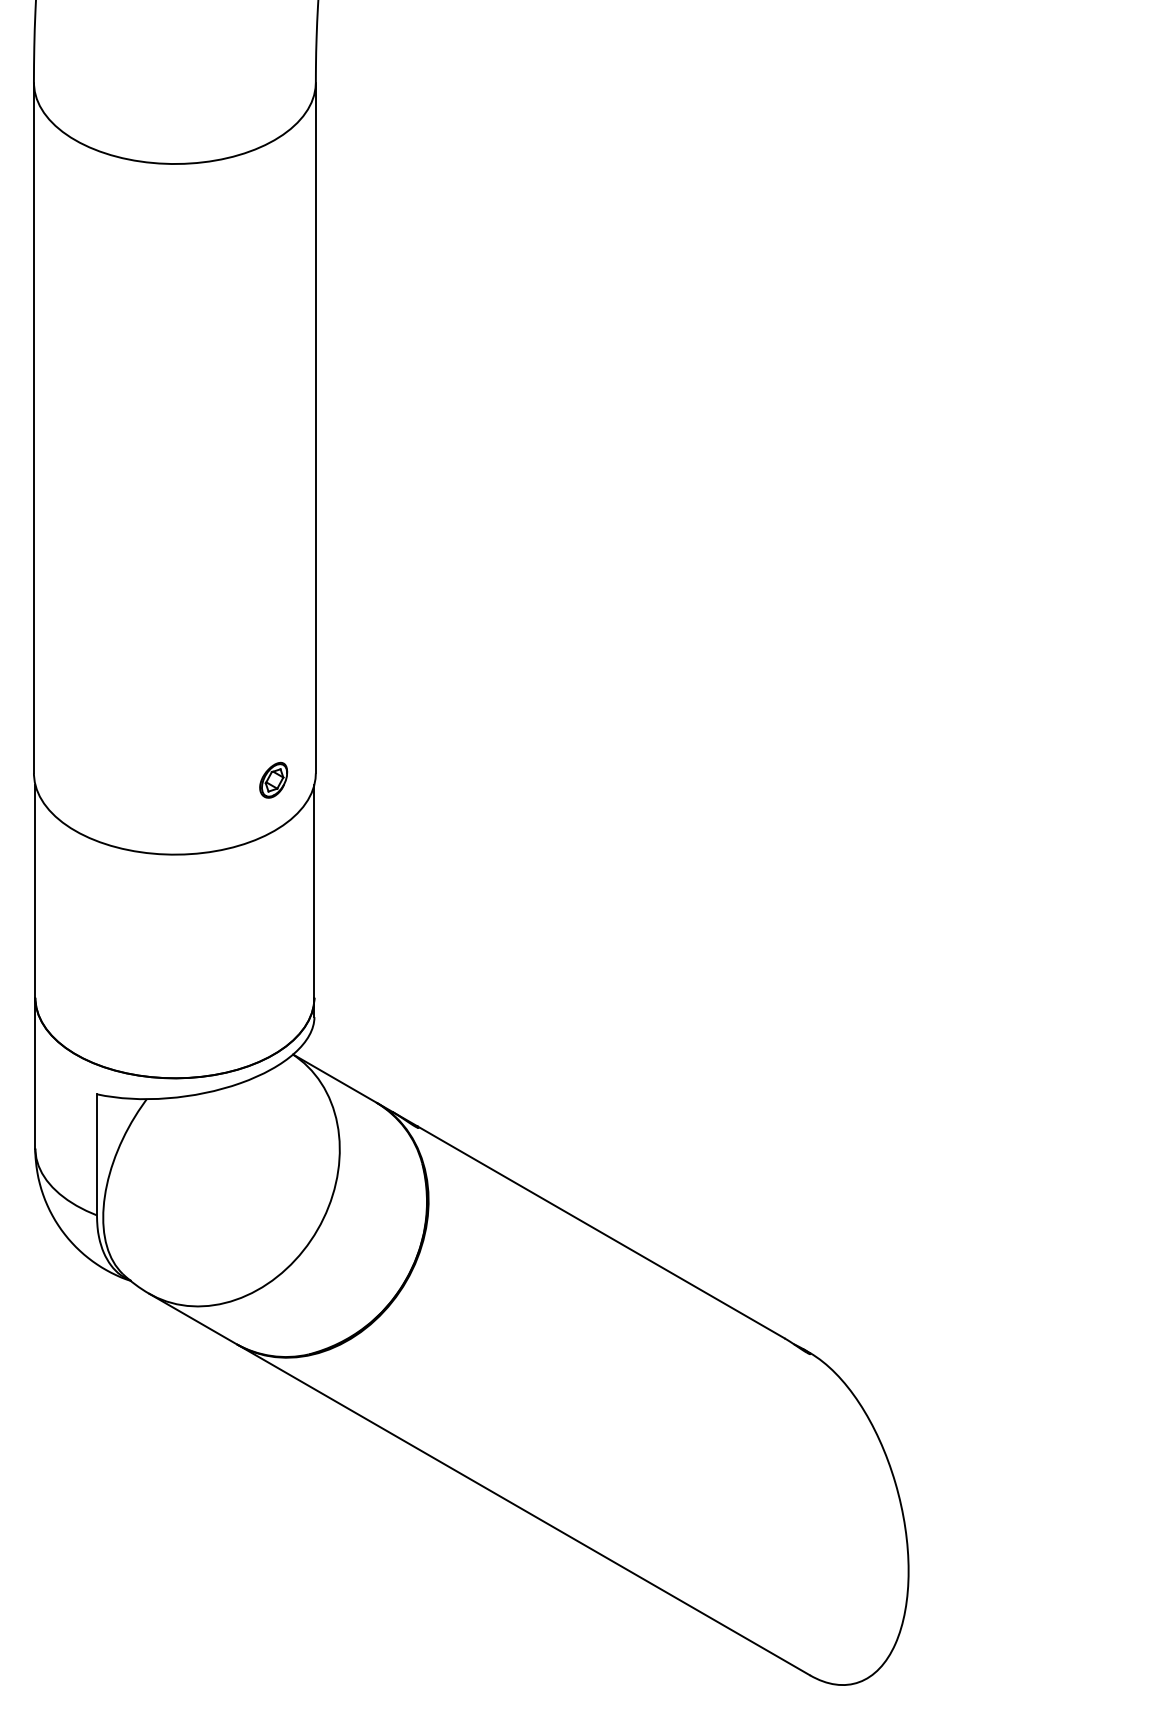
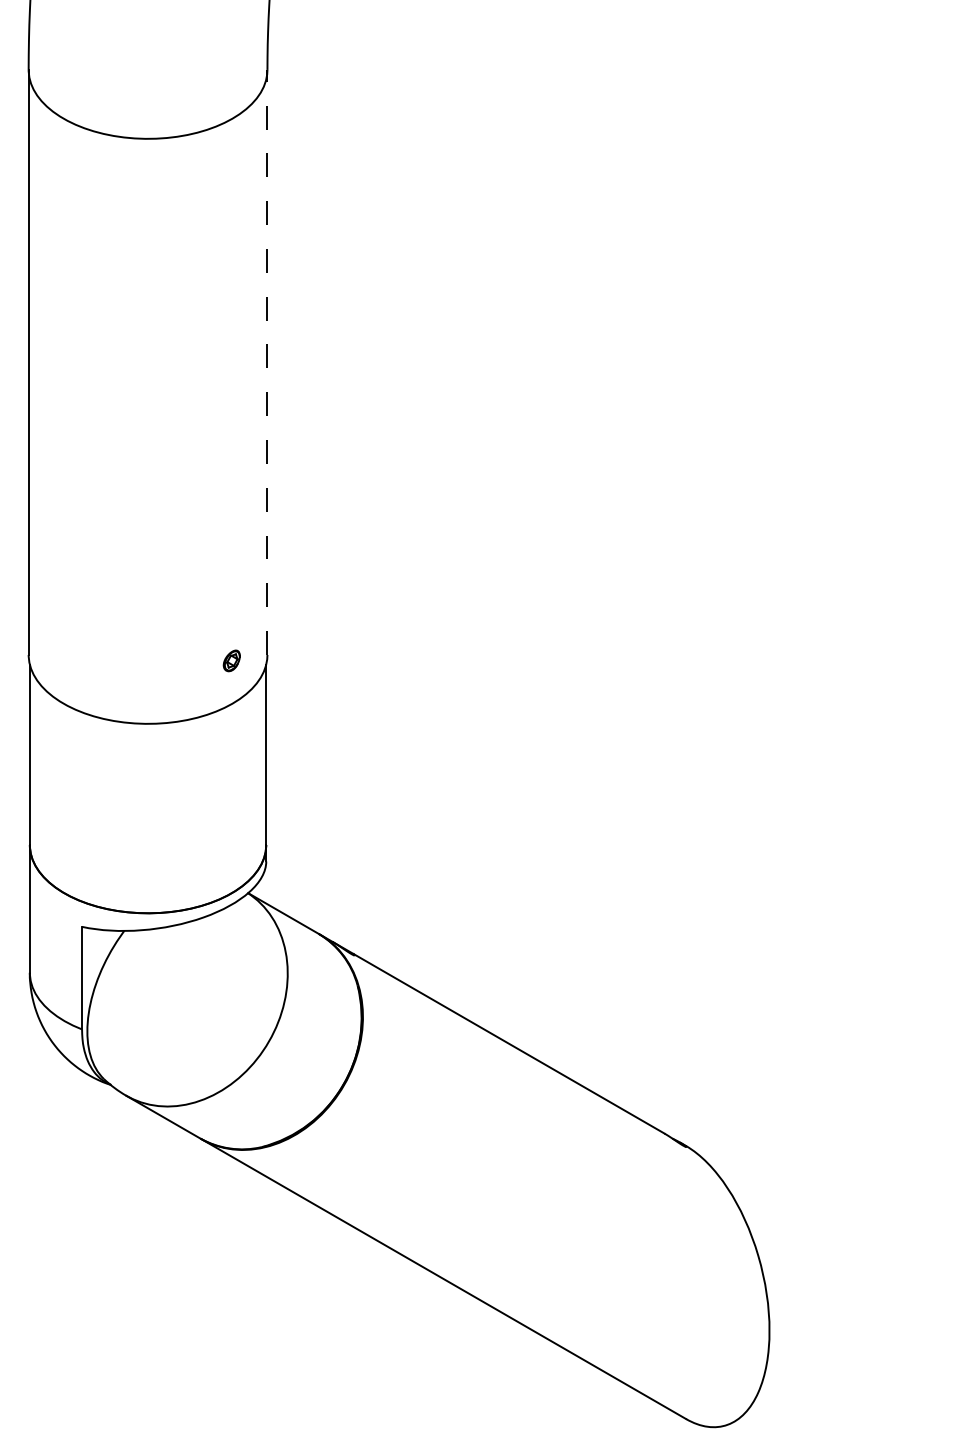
line: (315, 428) -> (267, 362), solid -> dashed
part: (273, 779) -> (231, 660), size x0.7

